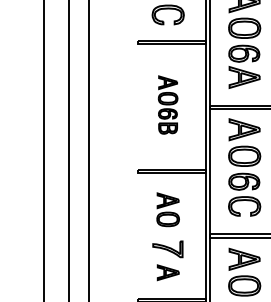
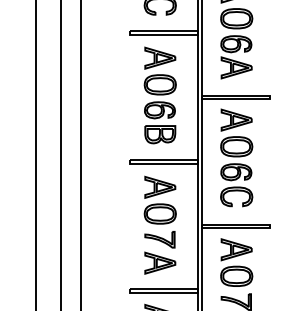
part: (167, 105) -> (159, 95), size x1.67
part: (167, 209) -> (159, 199), size x1.43
part: (168, 272) -> (160, 262), size x1.43

